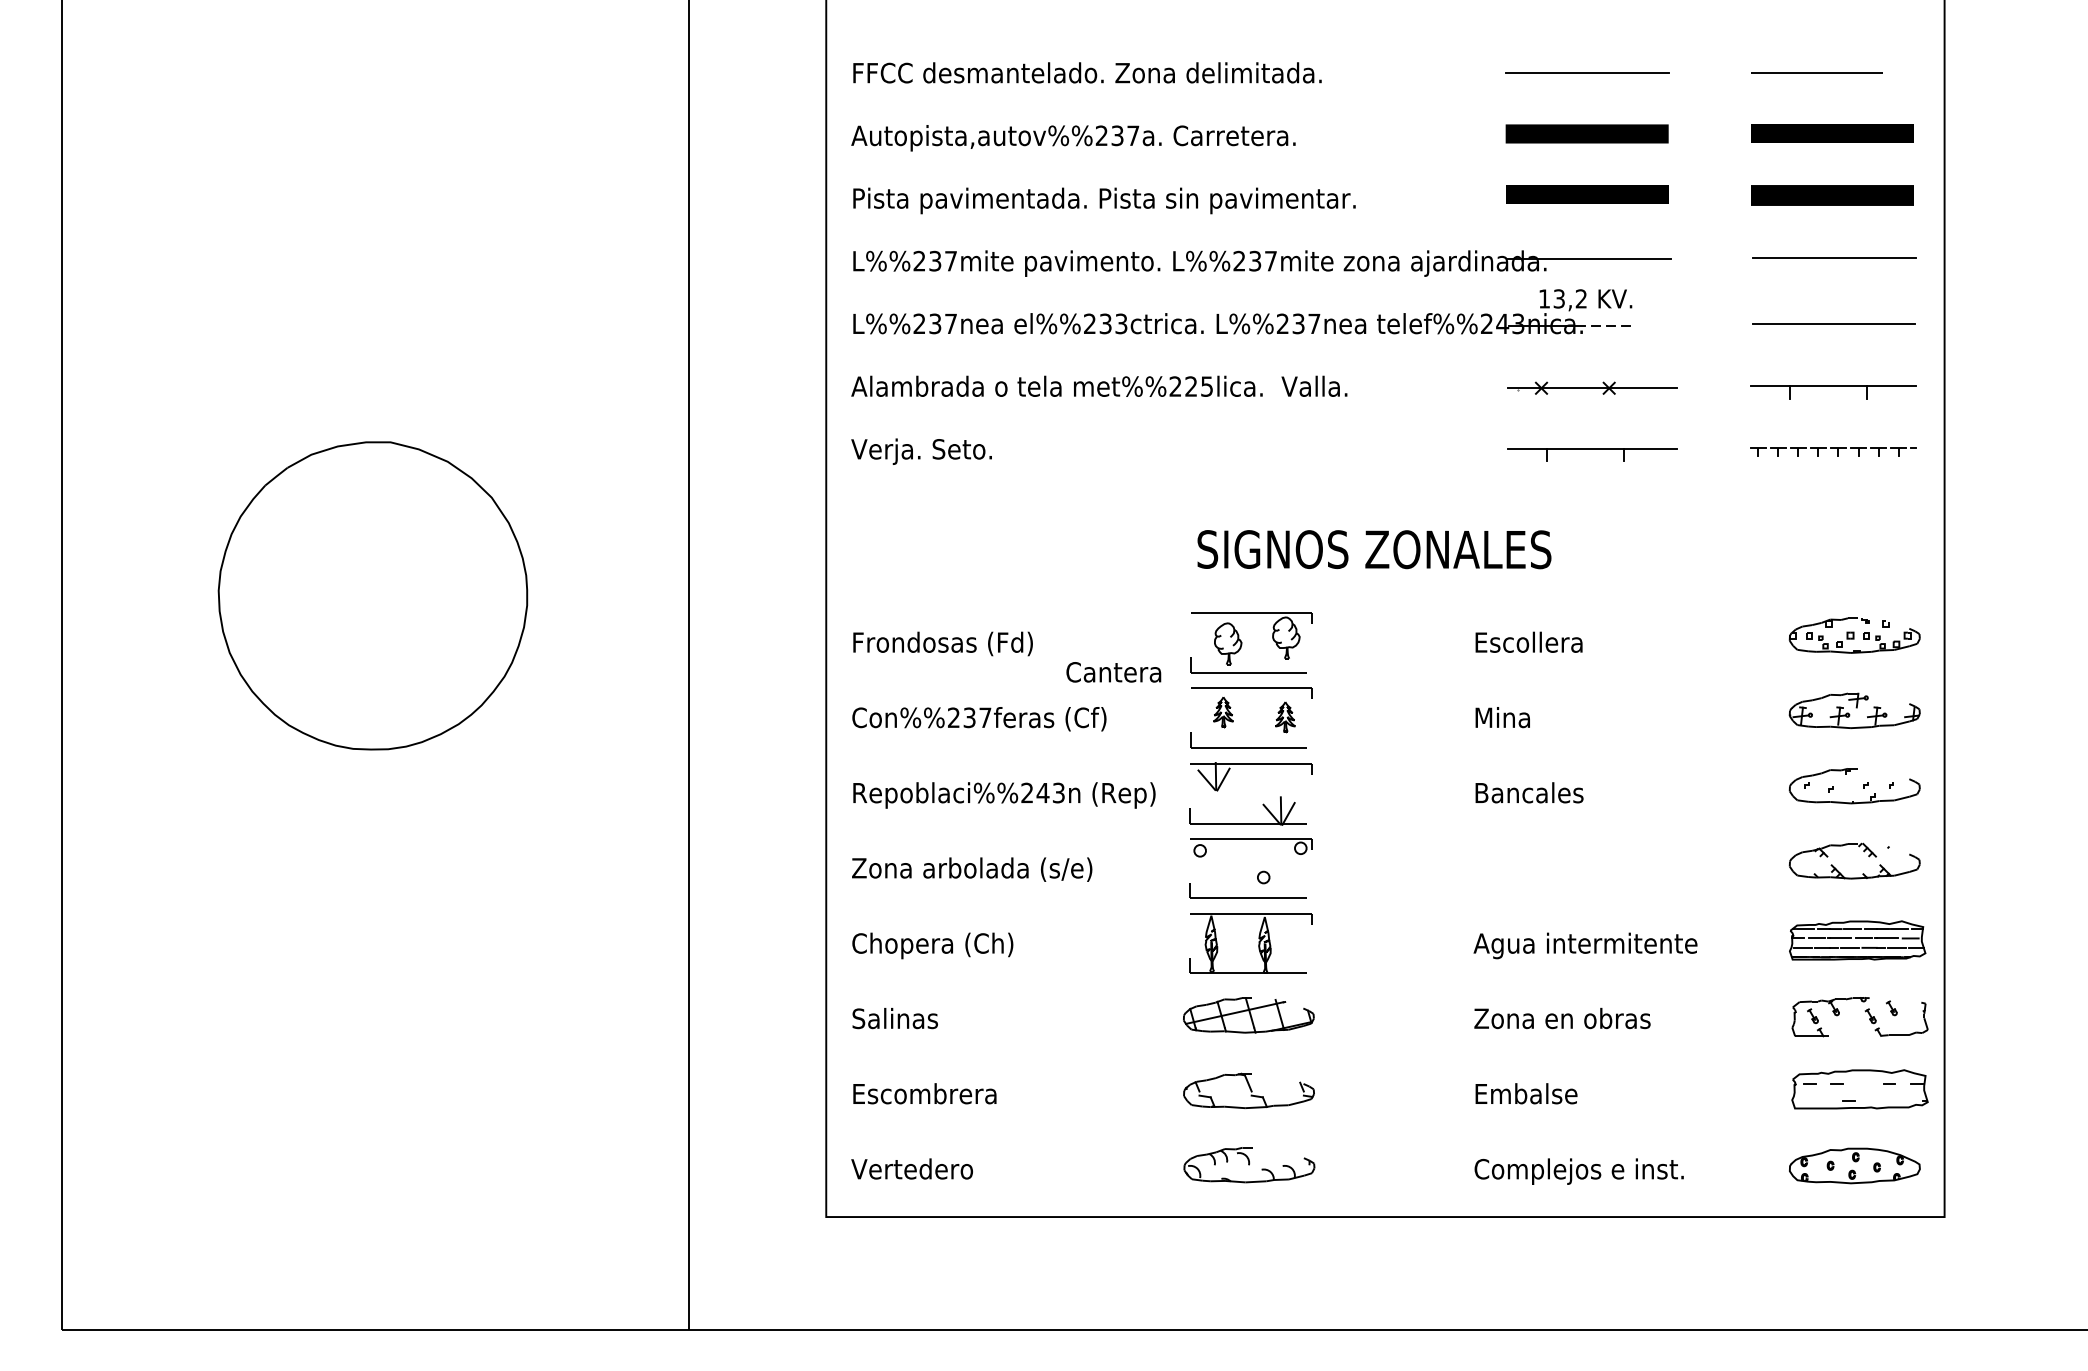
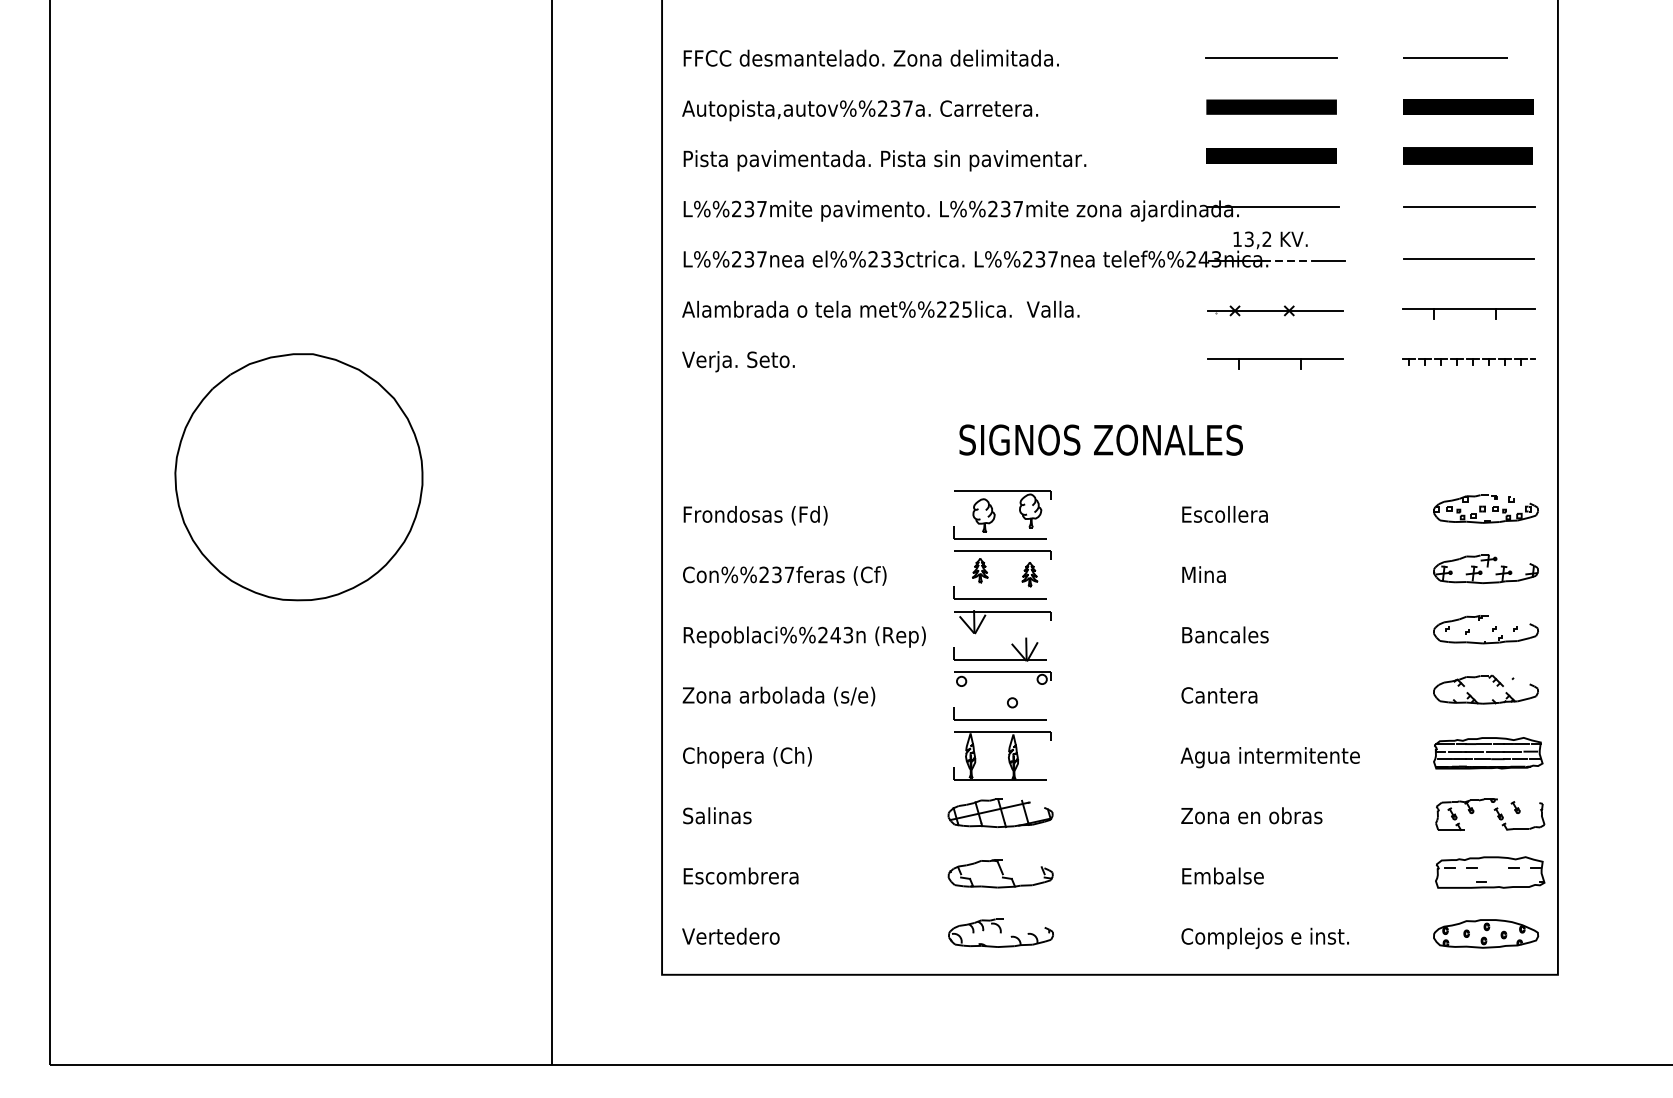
line: (1656, 325) -> (1327, 260), added
text: (1113, 672) -> (1219, 695), moved

